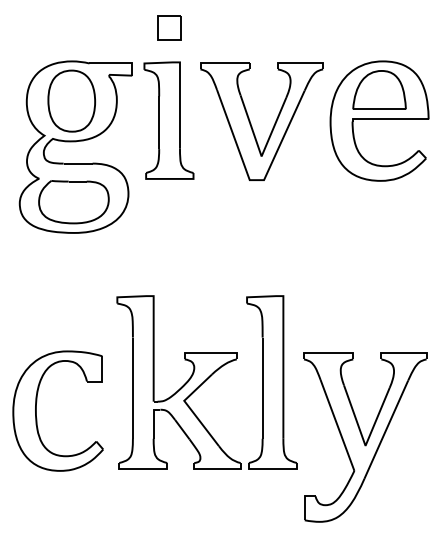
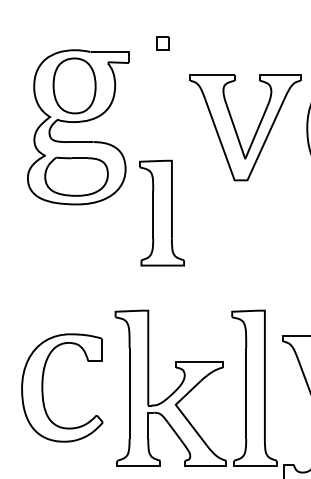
part: (169, 27) -> (162, 43), size x0.6
part: (168, 120) -> (161, 213), moved
part: (75, 146) -> (77, 126), moved
part: (206, 382) -> (195, 388), moved

